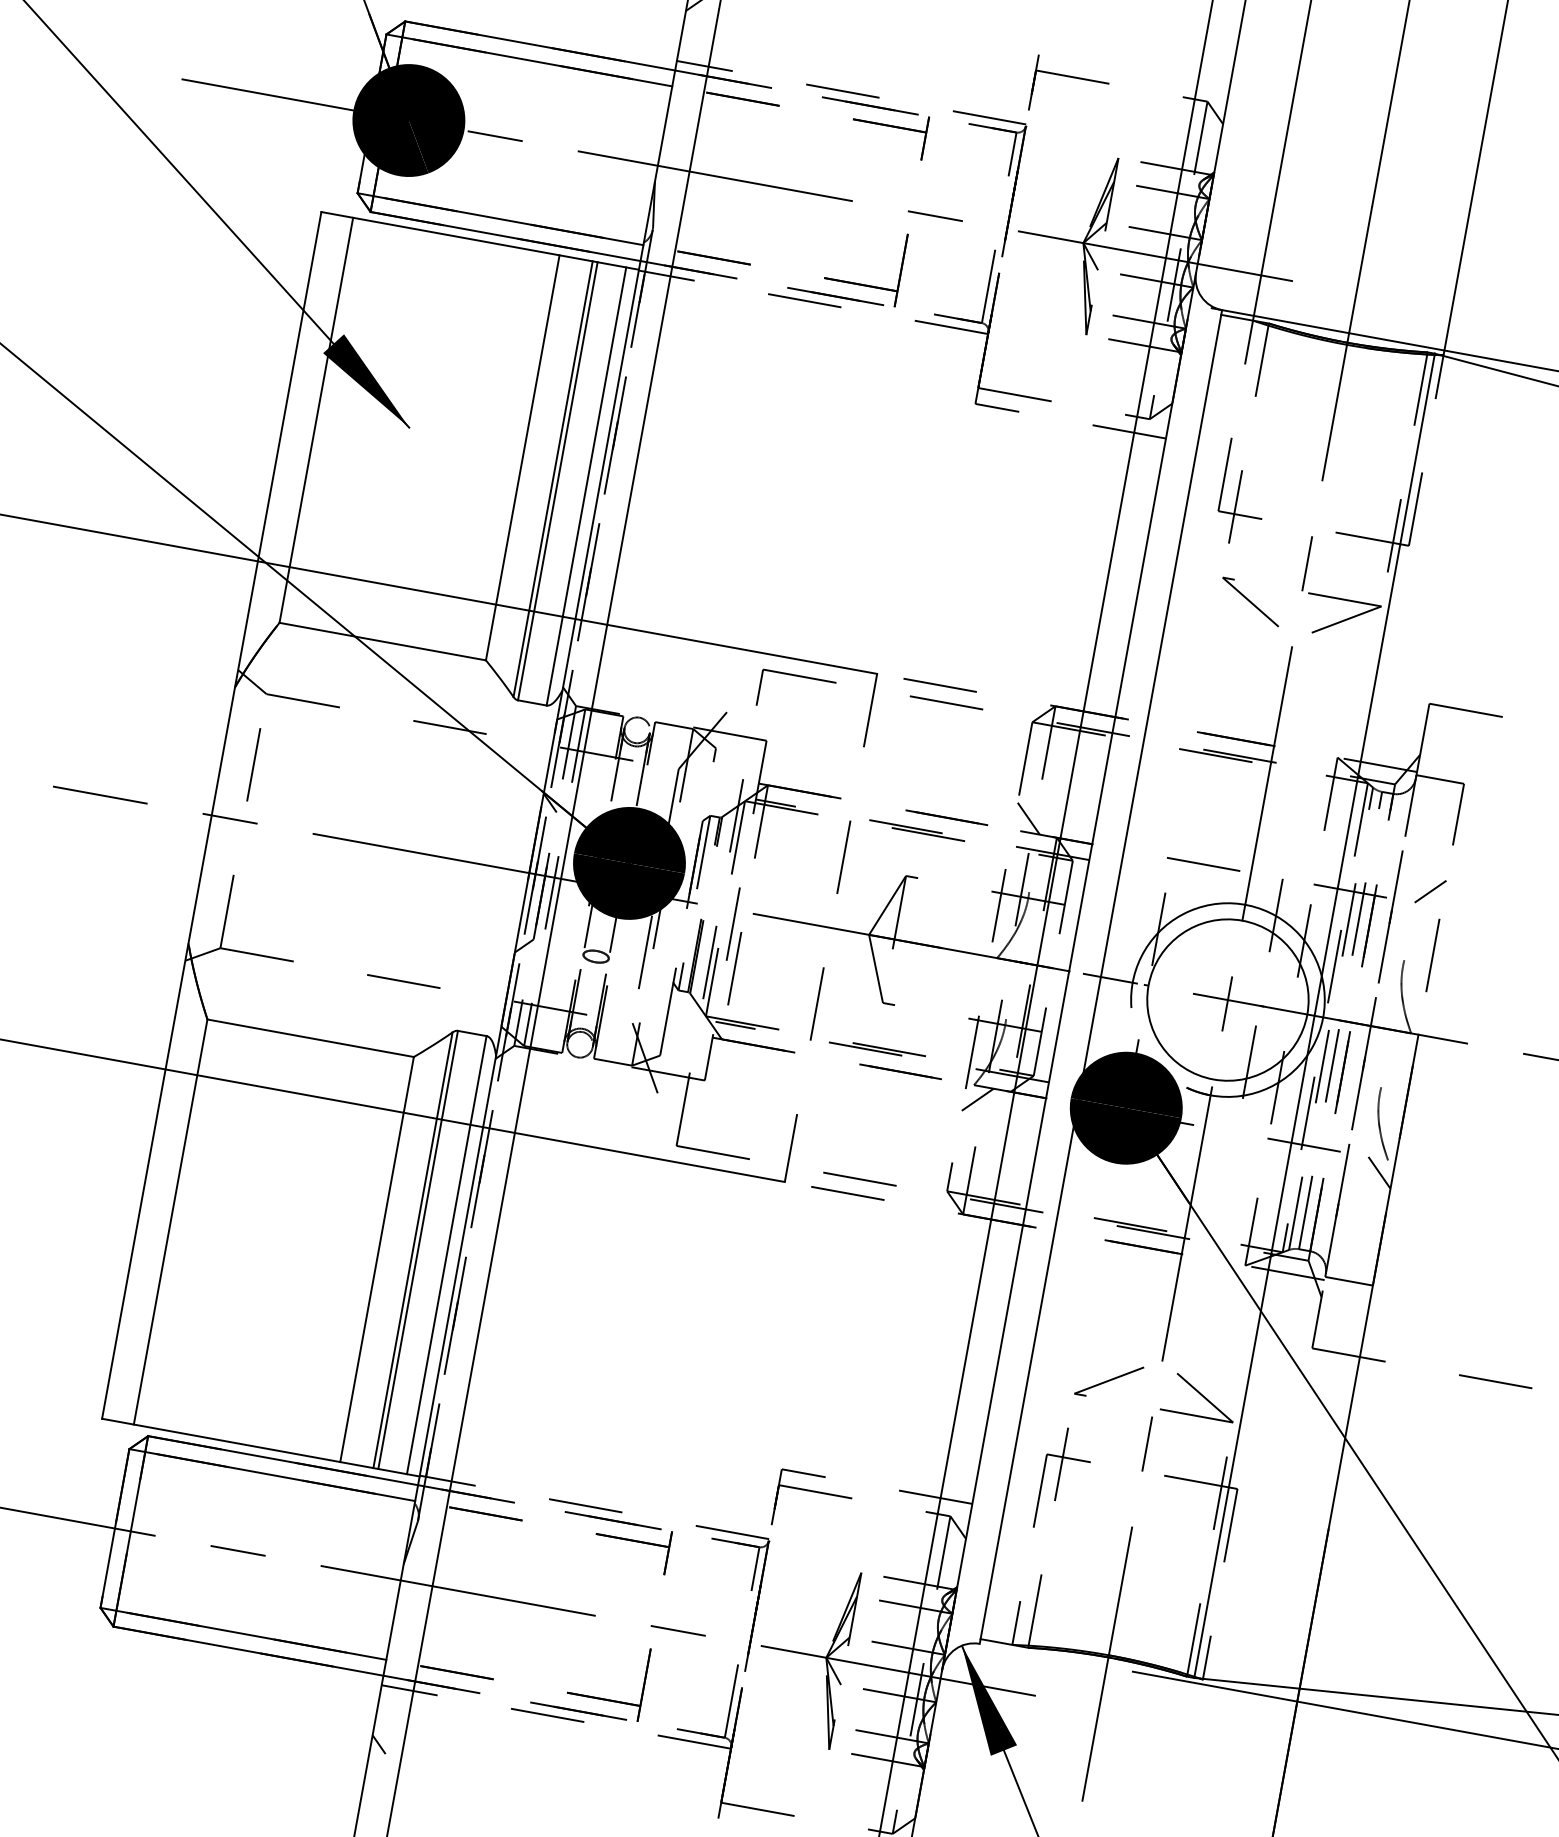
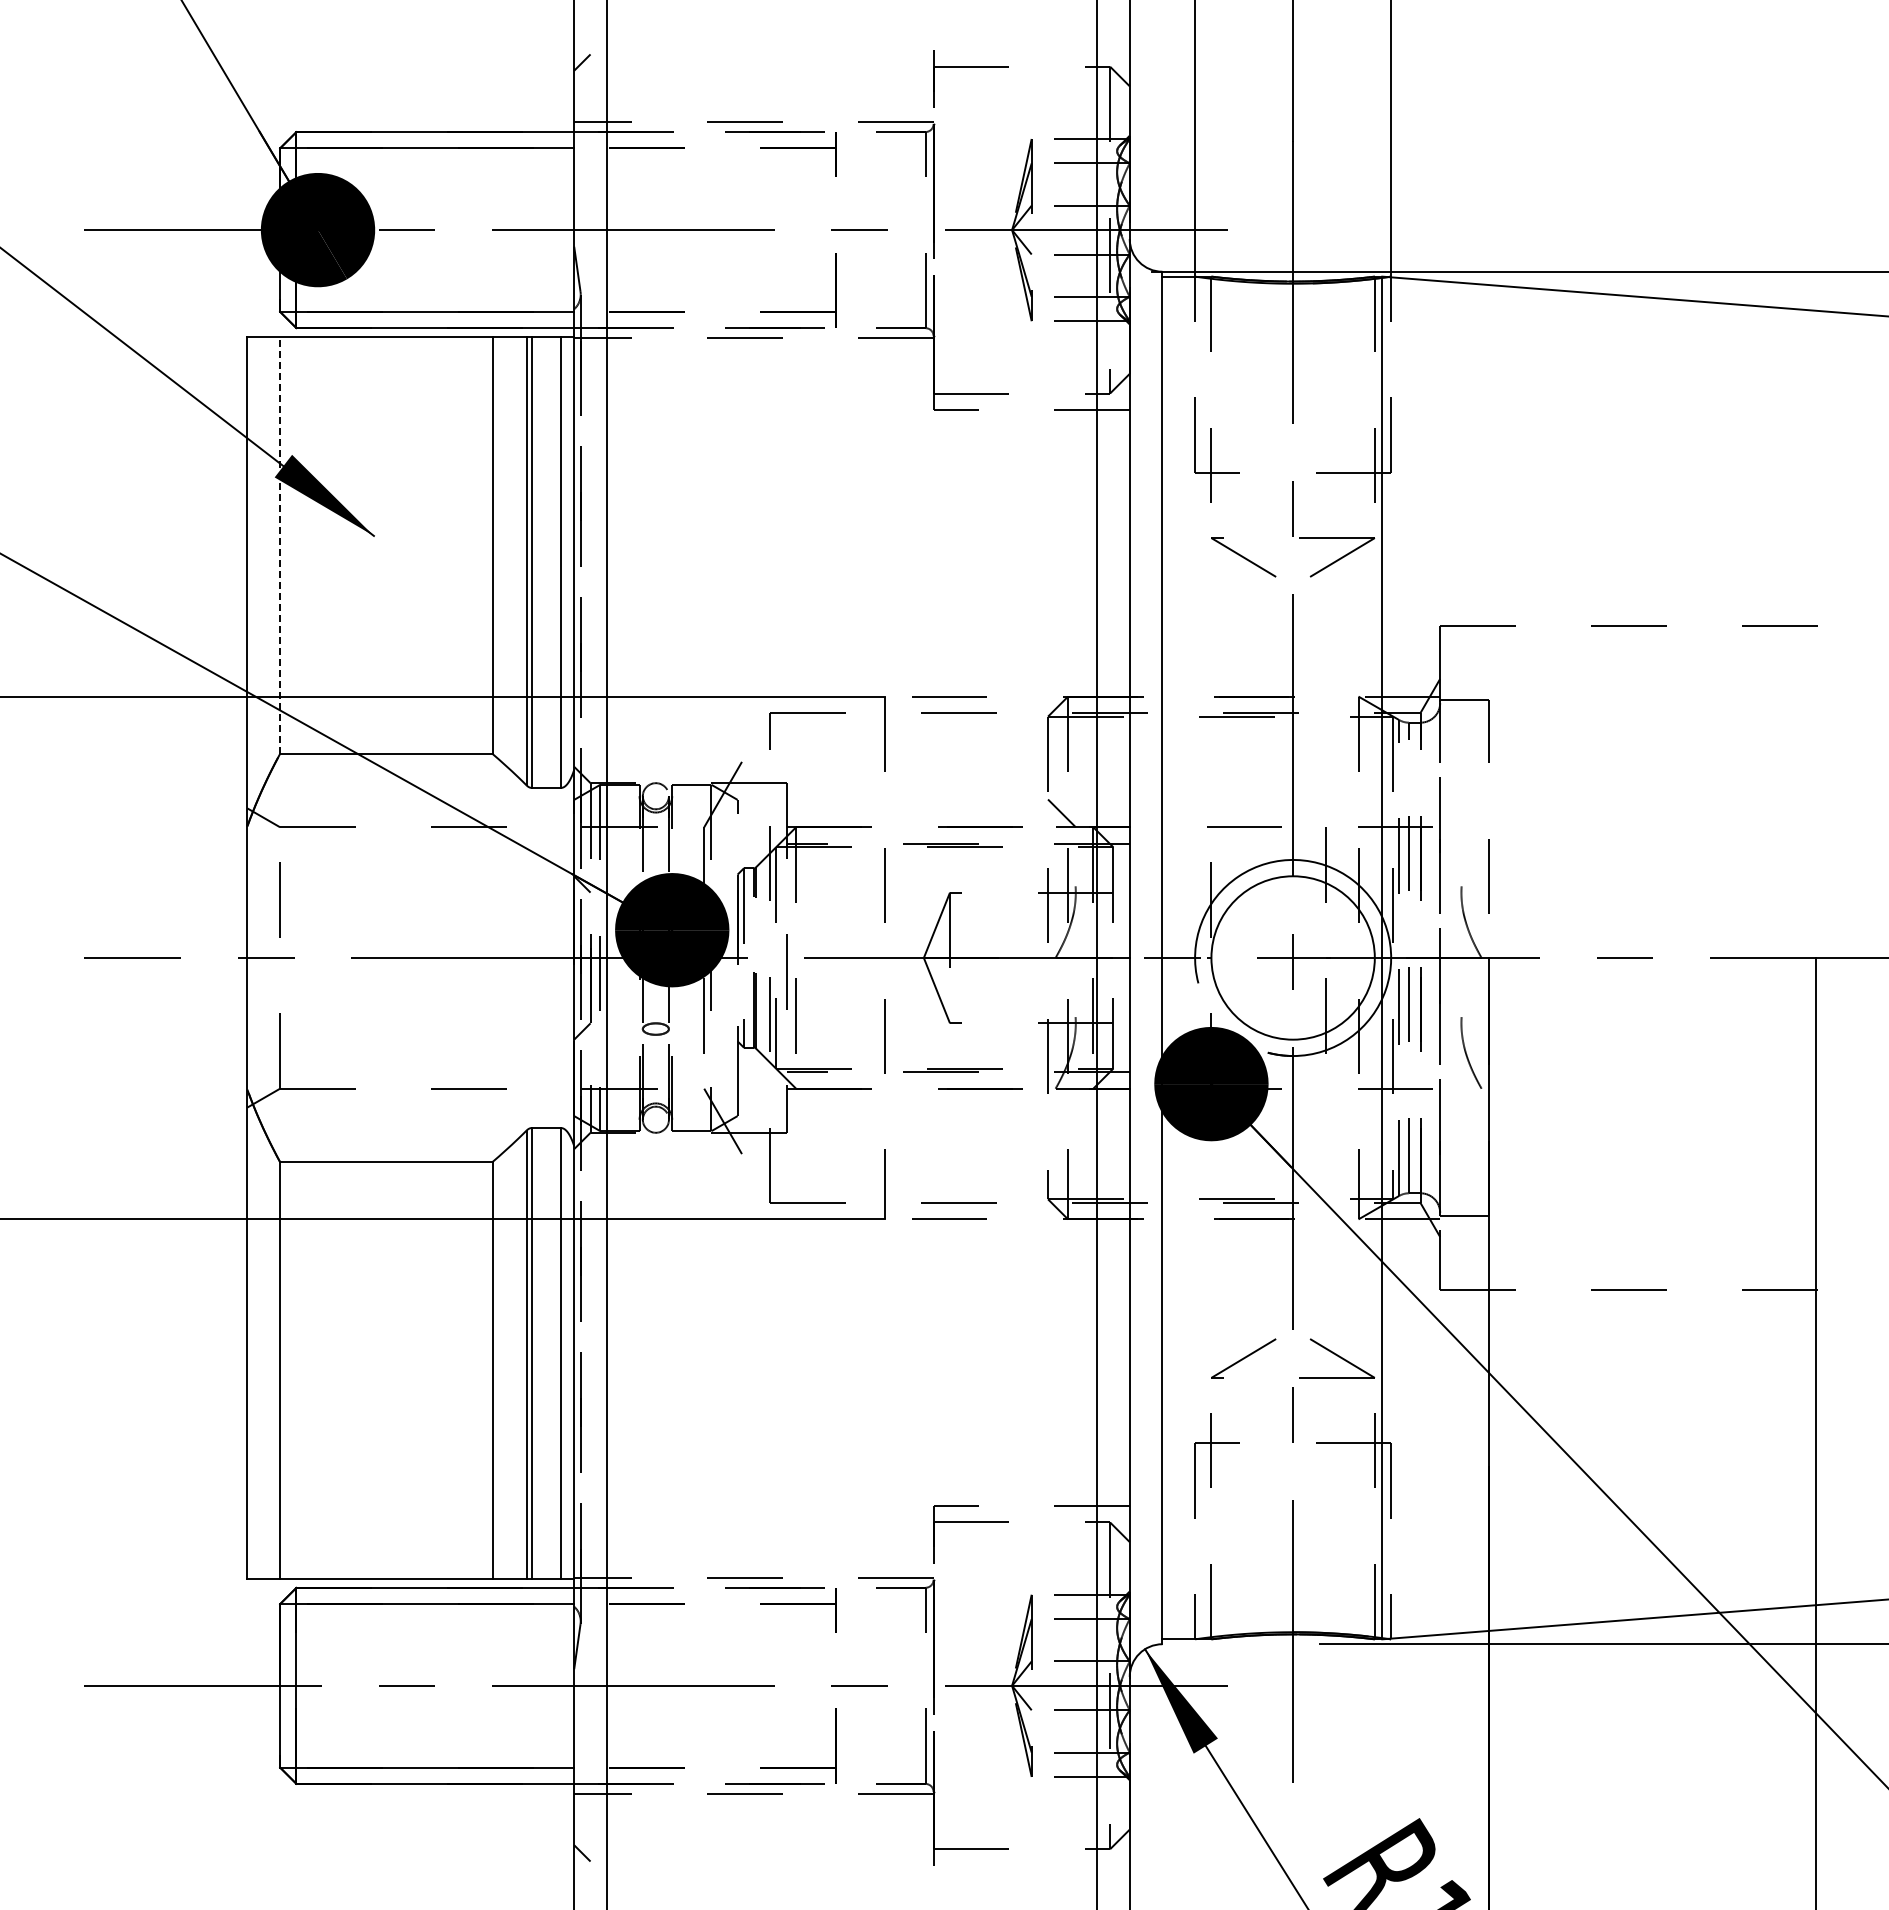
line: (316, 420) -> (280, 545), solid -> dashed
line: (1430, 891) -> (1475, 813), removed
line: (977, 1099) -> (1061, 1102), removed
line: (1379, 1172) -> (1475, 1102), removed

